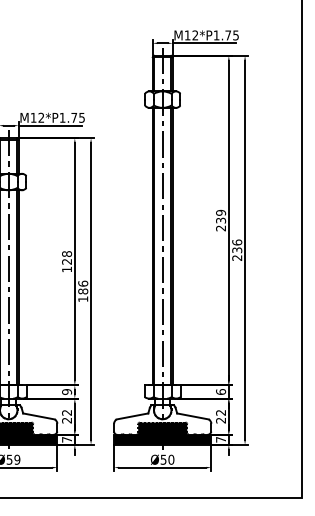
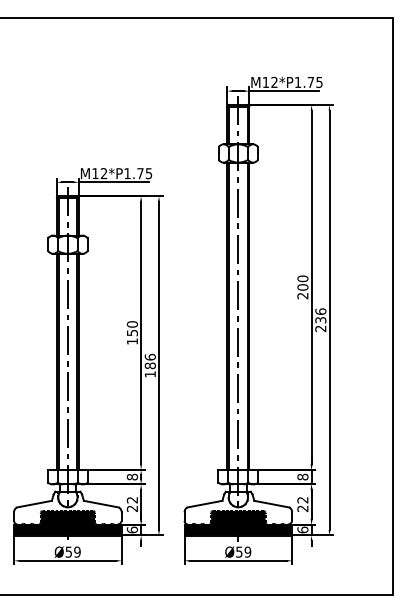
text: (220, 216) -> (302, 282), 239 -> 200
text: (67, 257) -> (132, 328), 128 -> 150
text: (67, 391) -> (132, 476), 9 -> 8
text: (220, 391) -> (302, 476), 6 -> 8
text: (67, 439) -> (132, 529), 7 -> 6
text: (220, 439) -> (302, 529), 7 -> 6
text: (170, 459) -> (247, 551), Ø50 -> Ø59

